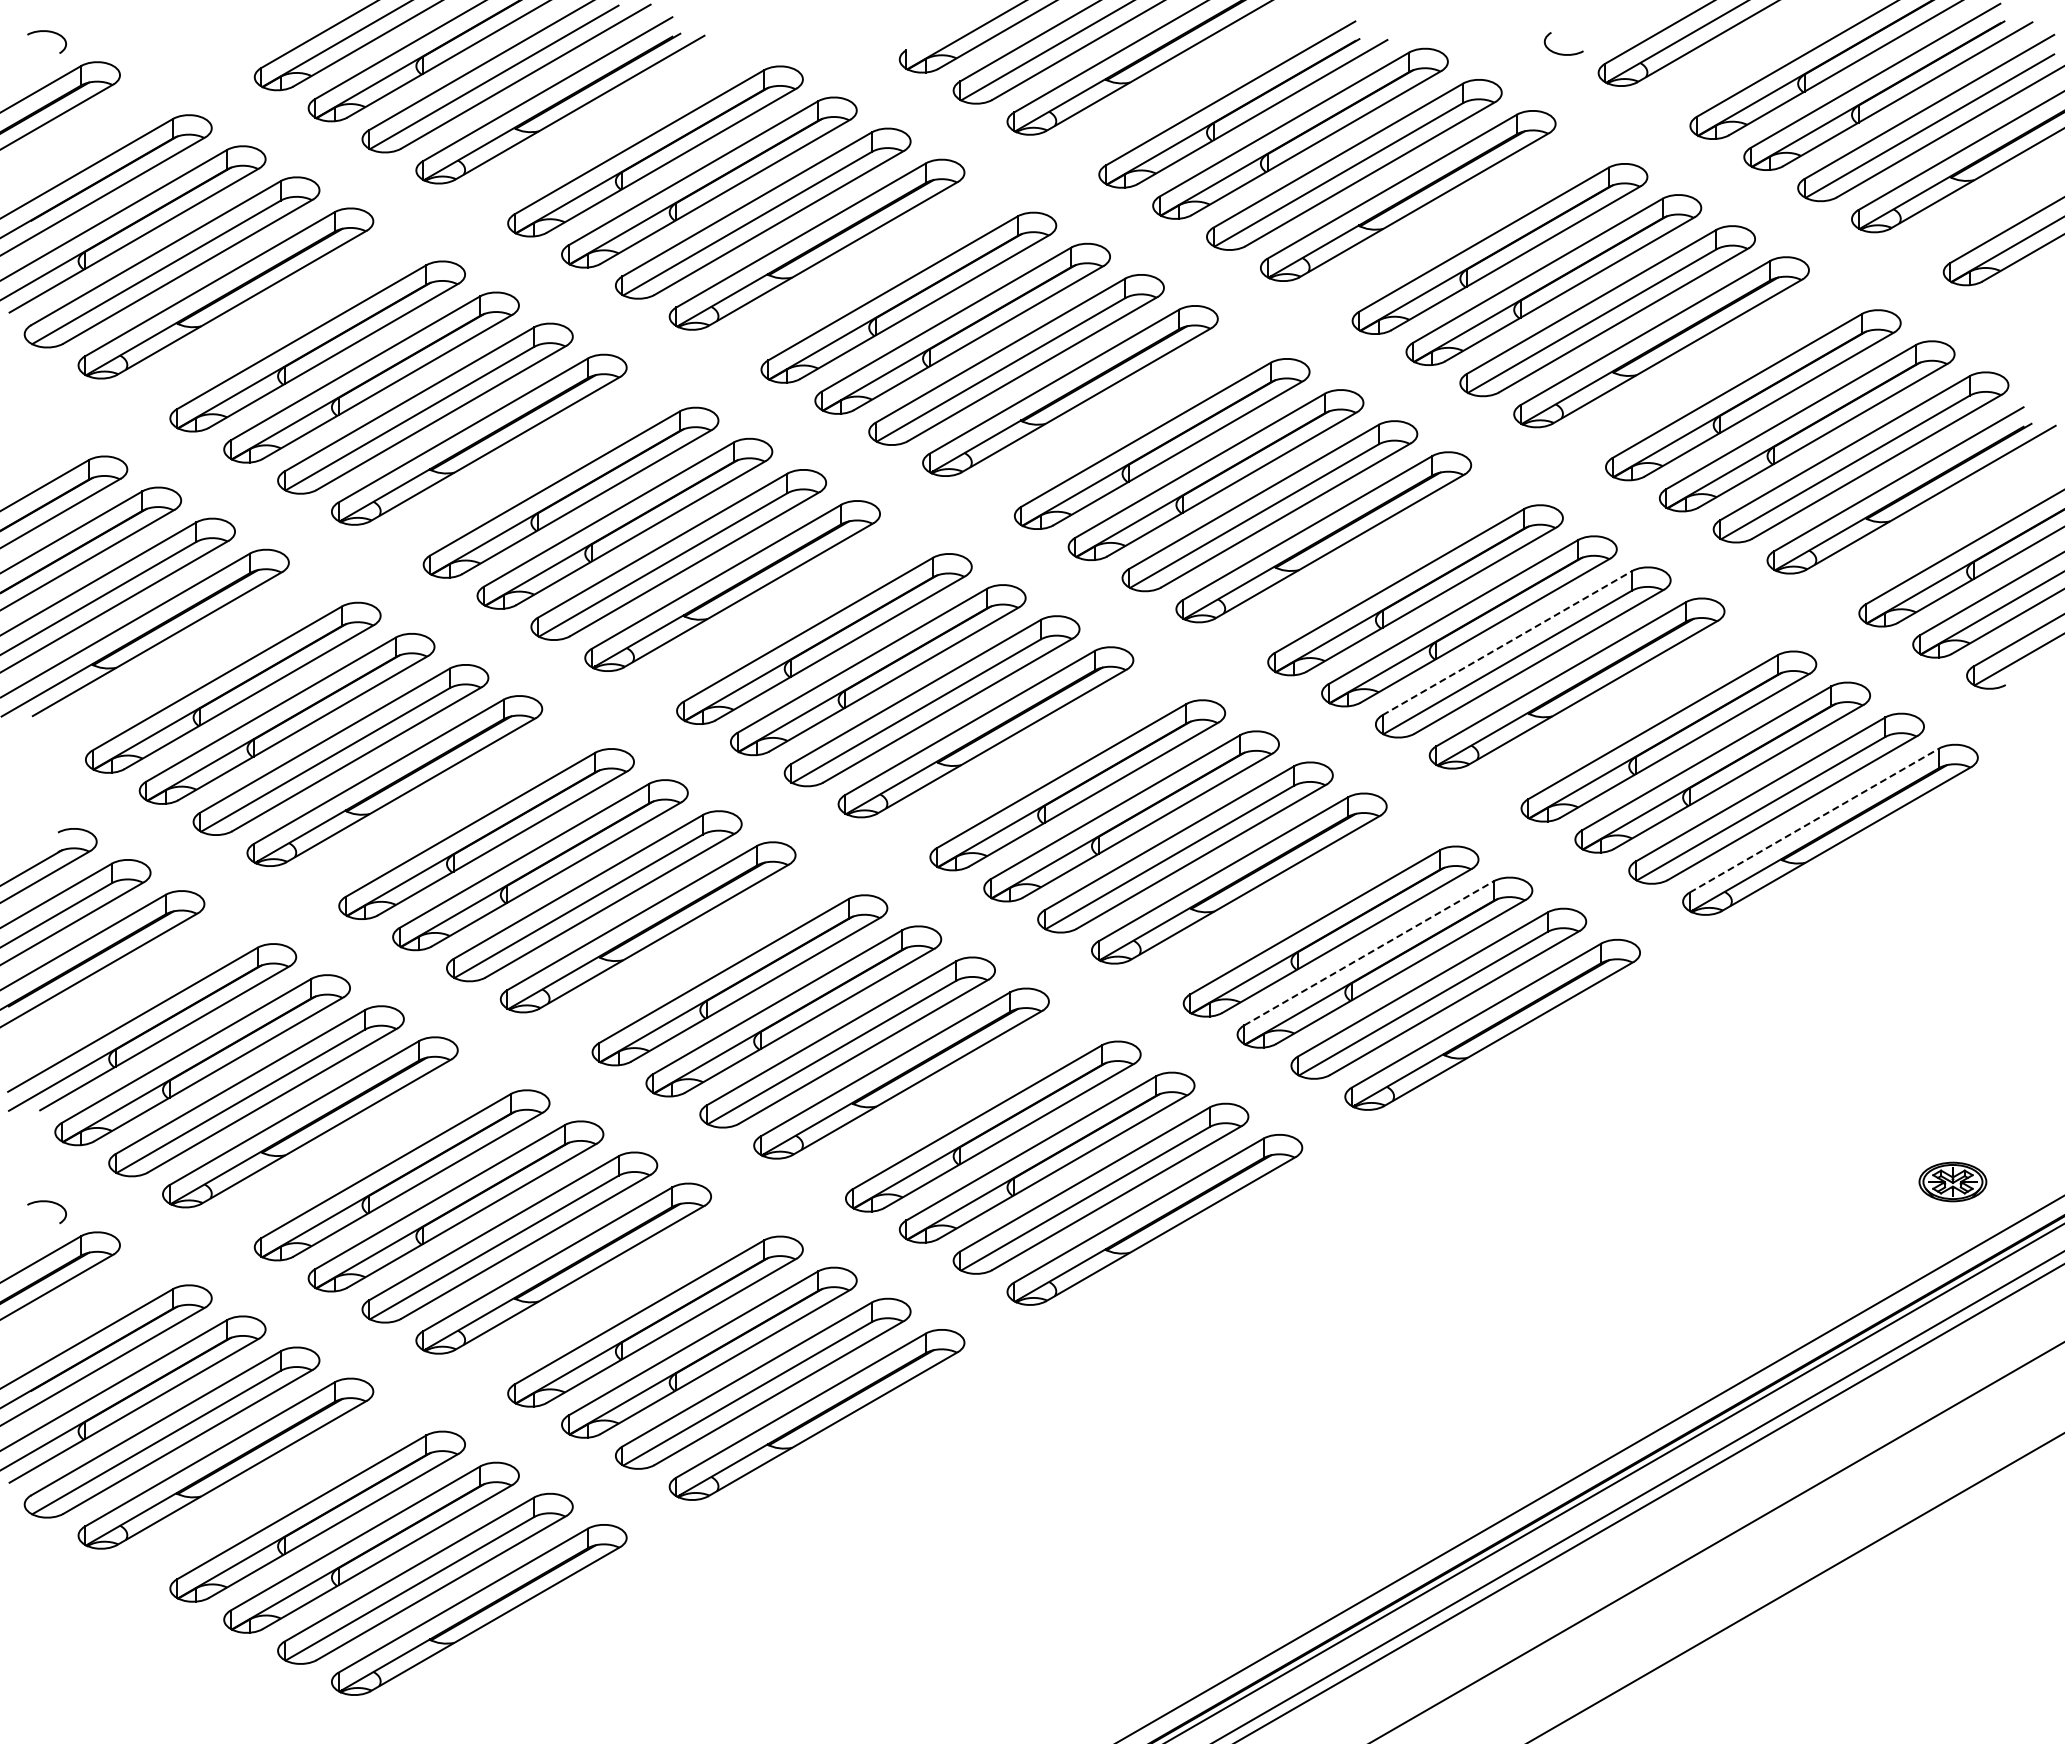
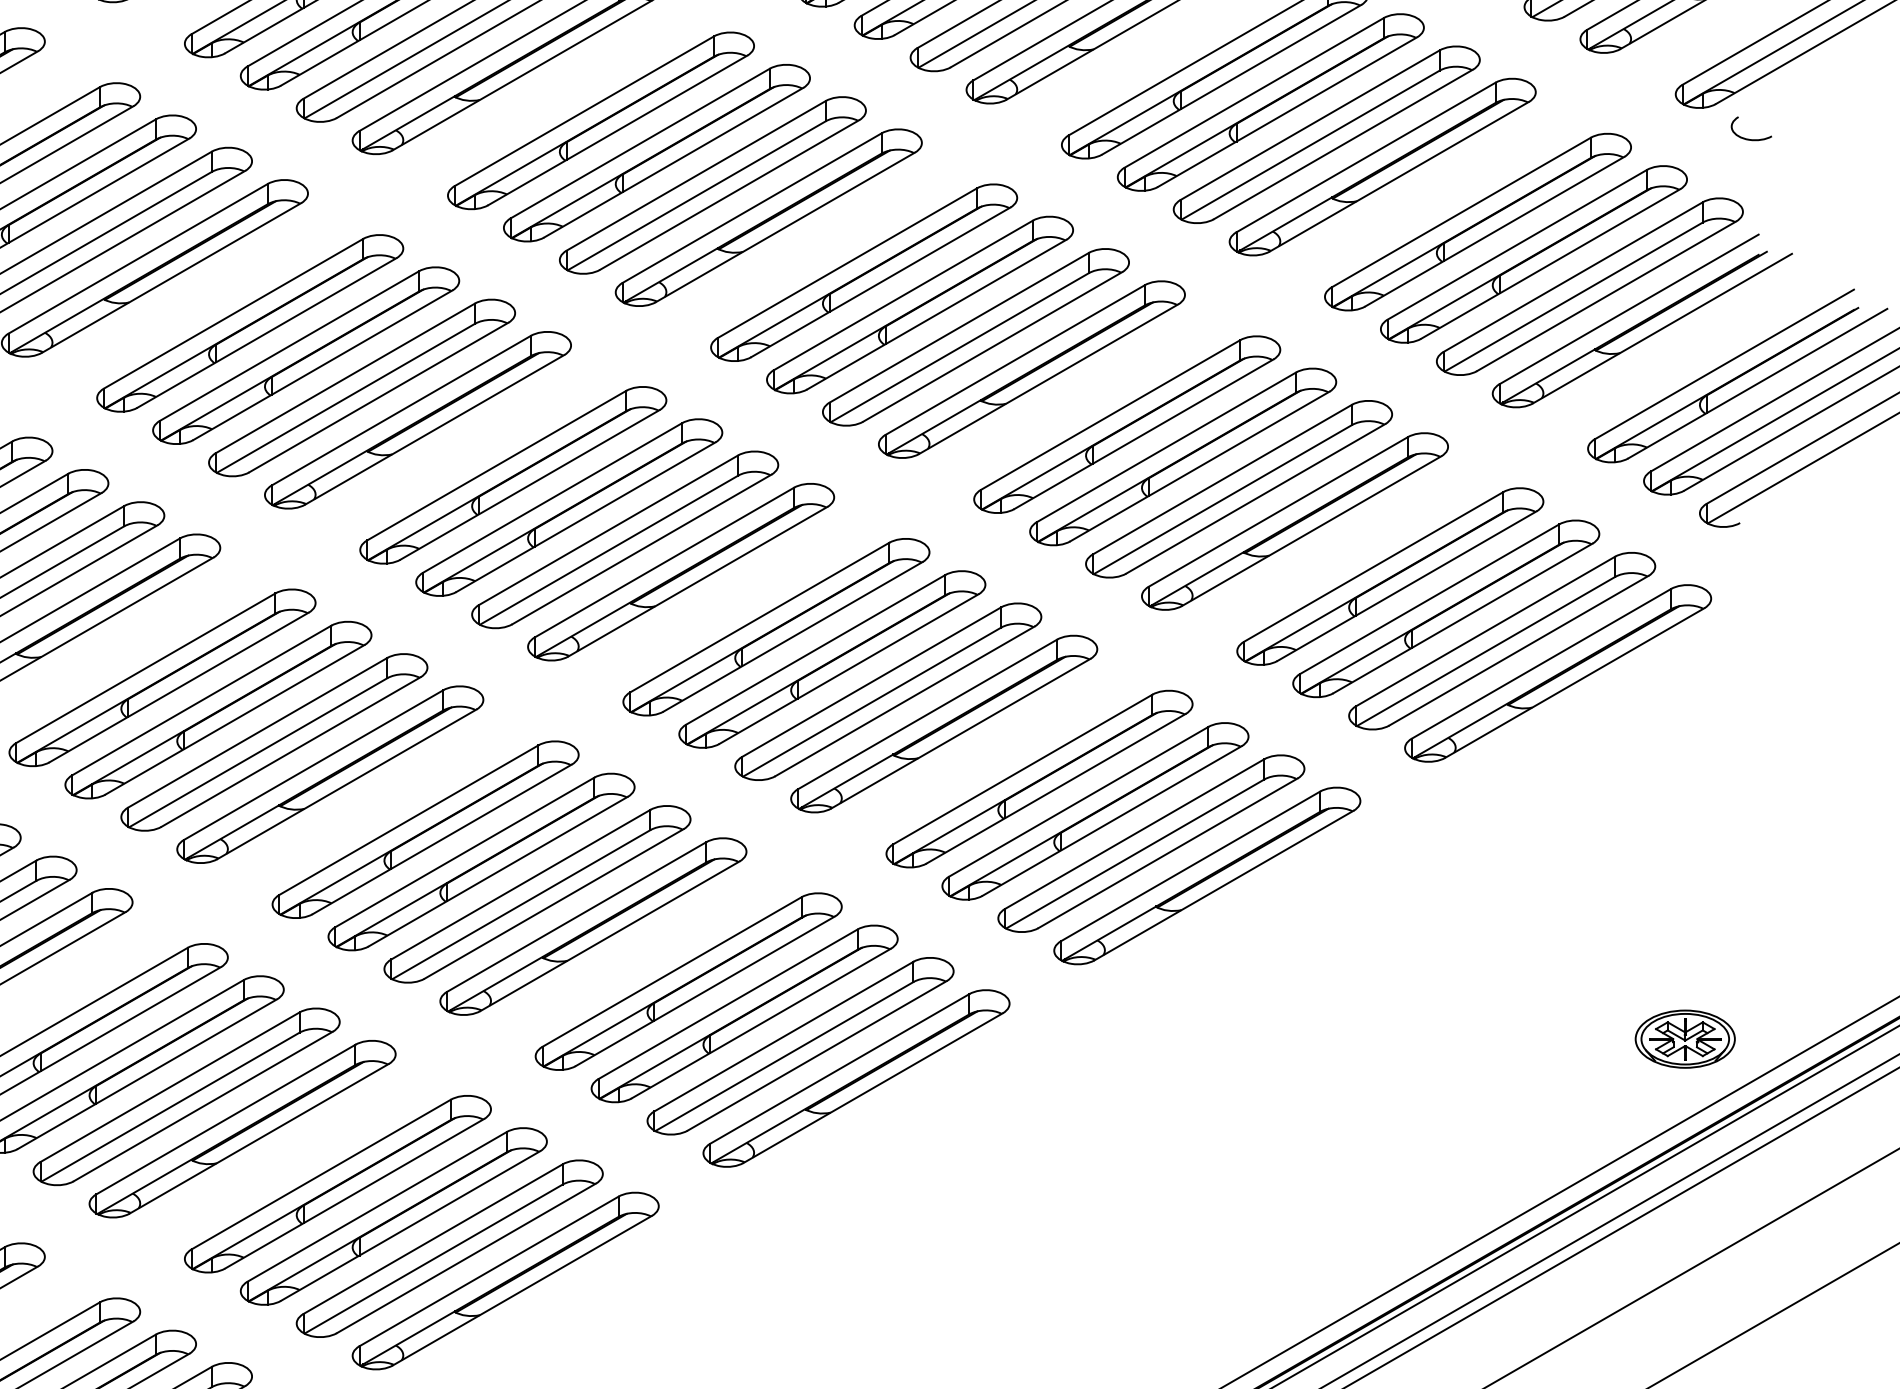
curve: (2013, 314) -> (1748, 138), added
line: (1507, 643) -> (1222, 479), dashed -> solid
line: (1814, 820) -> (1541, 663), dashed -> solid
line: (1368, 953) -> (1078, 801), dashed -> solid
part: (1952, 1181) -> (1684, 1038), size x1.43

